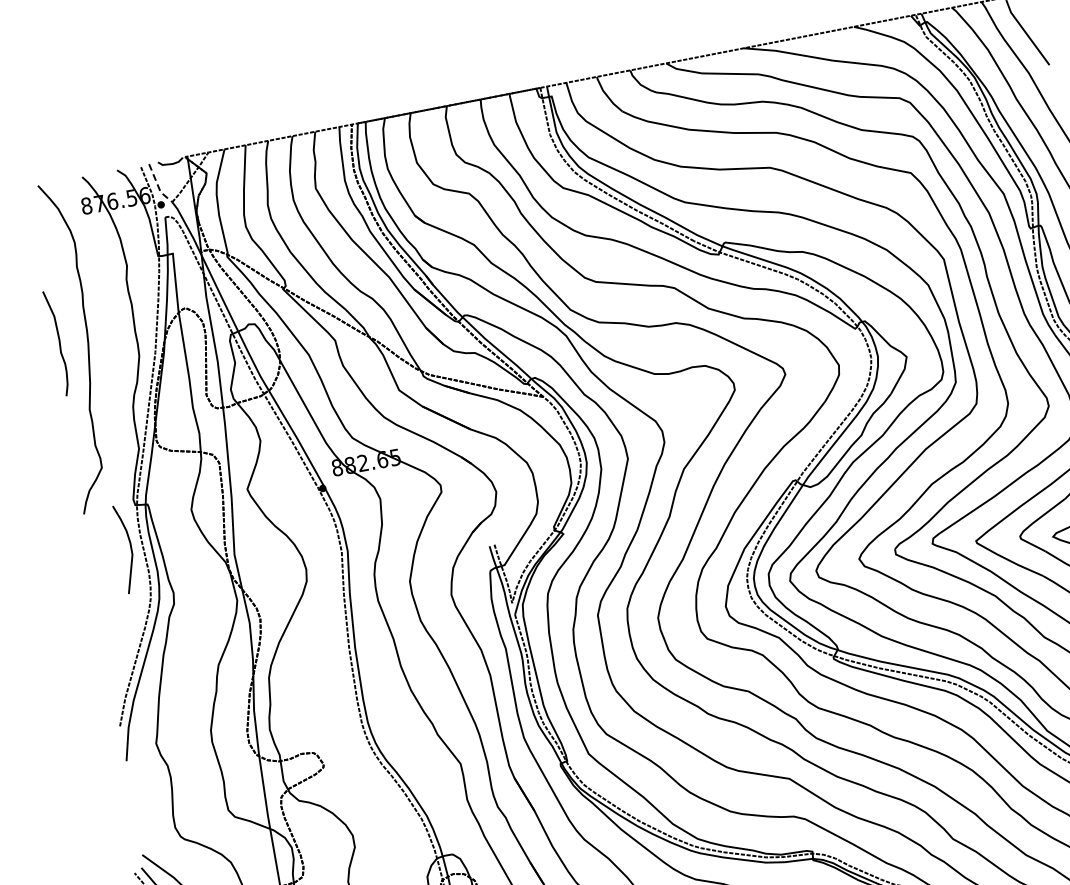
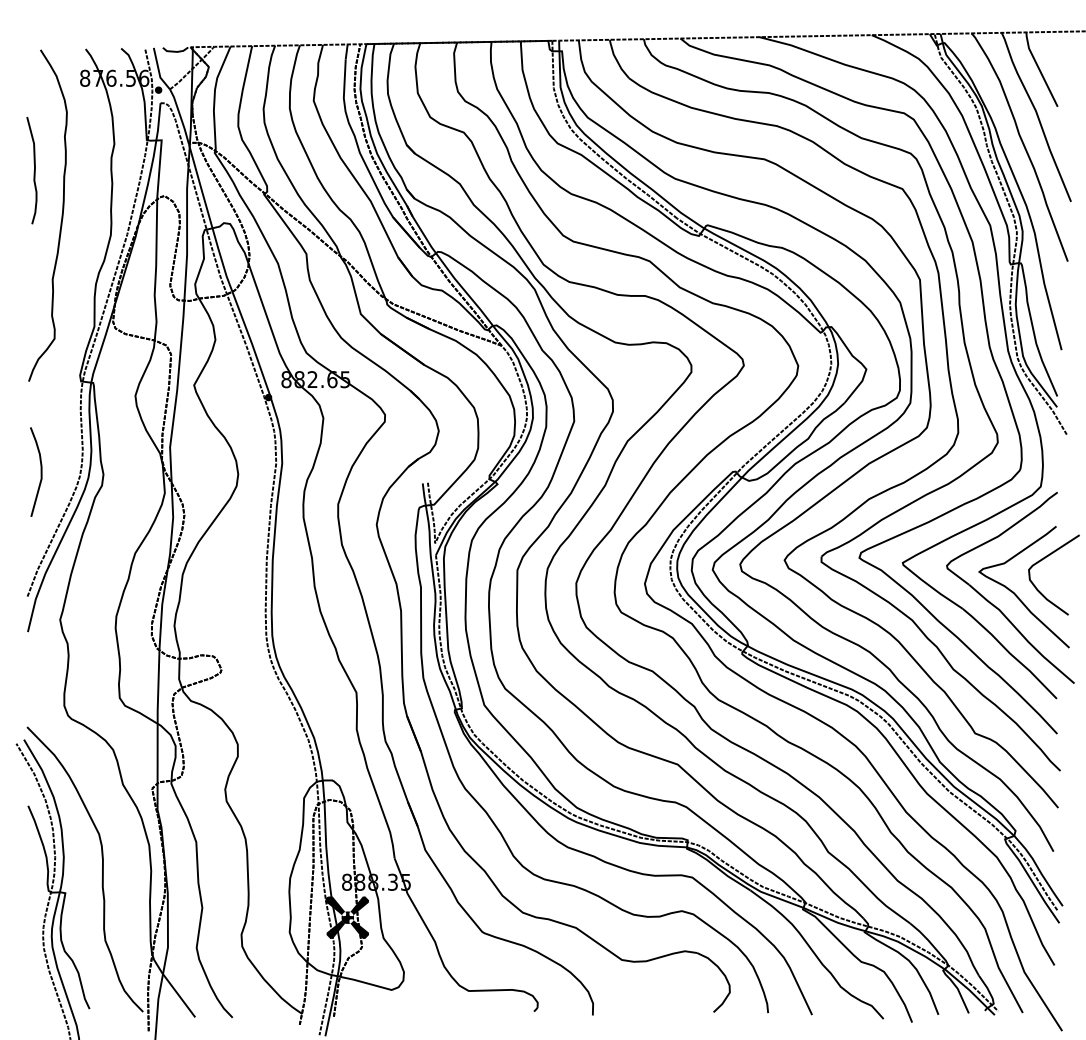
line: (157, 185) -> (158, 70), dashed -> solid
curve: (58, 344) -> (33, 171), moved
curve: (130, 547) -> (40, 471), moved

